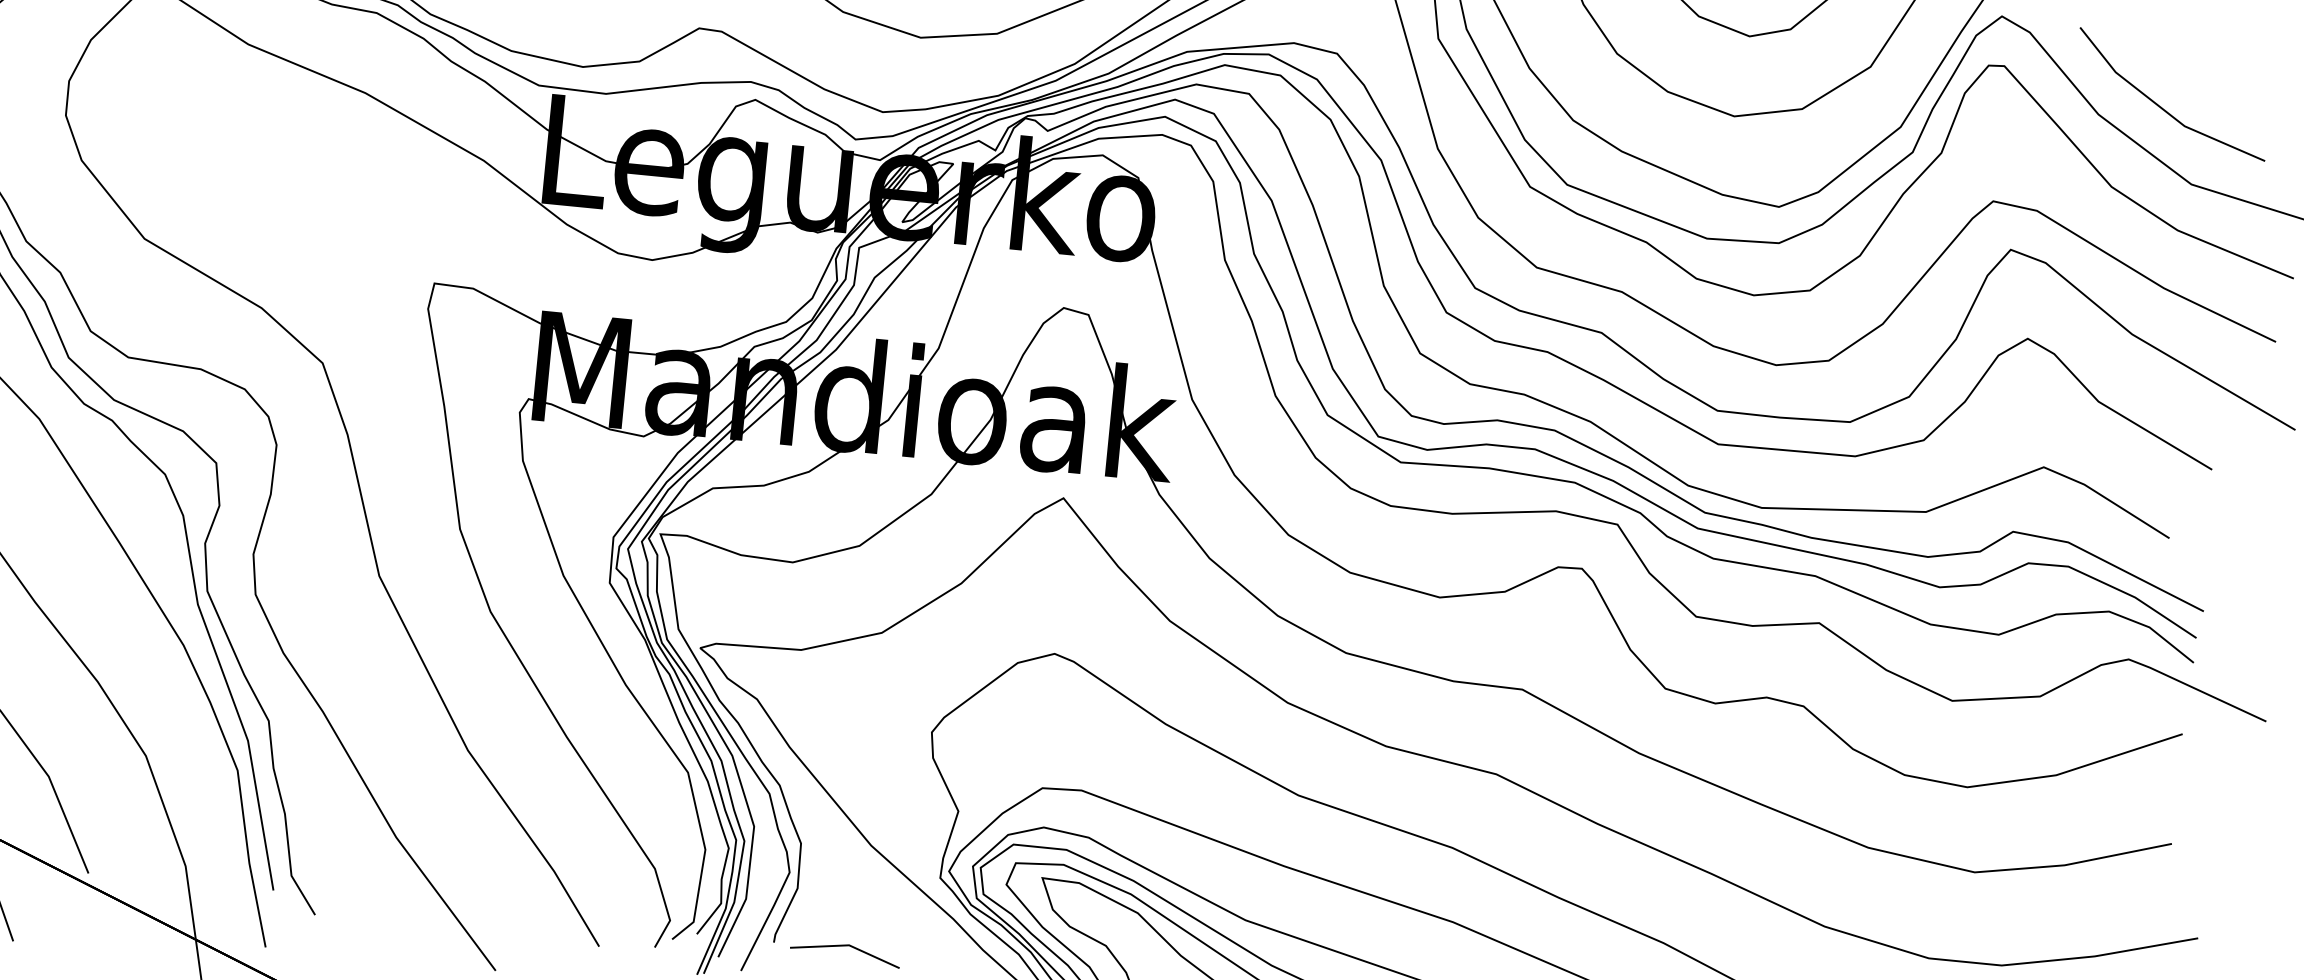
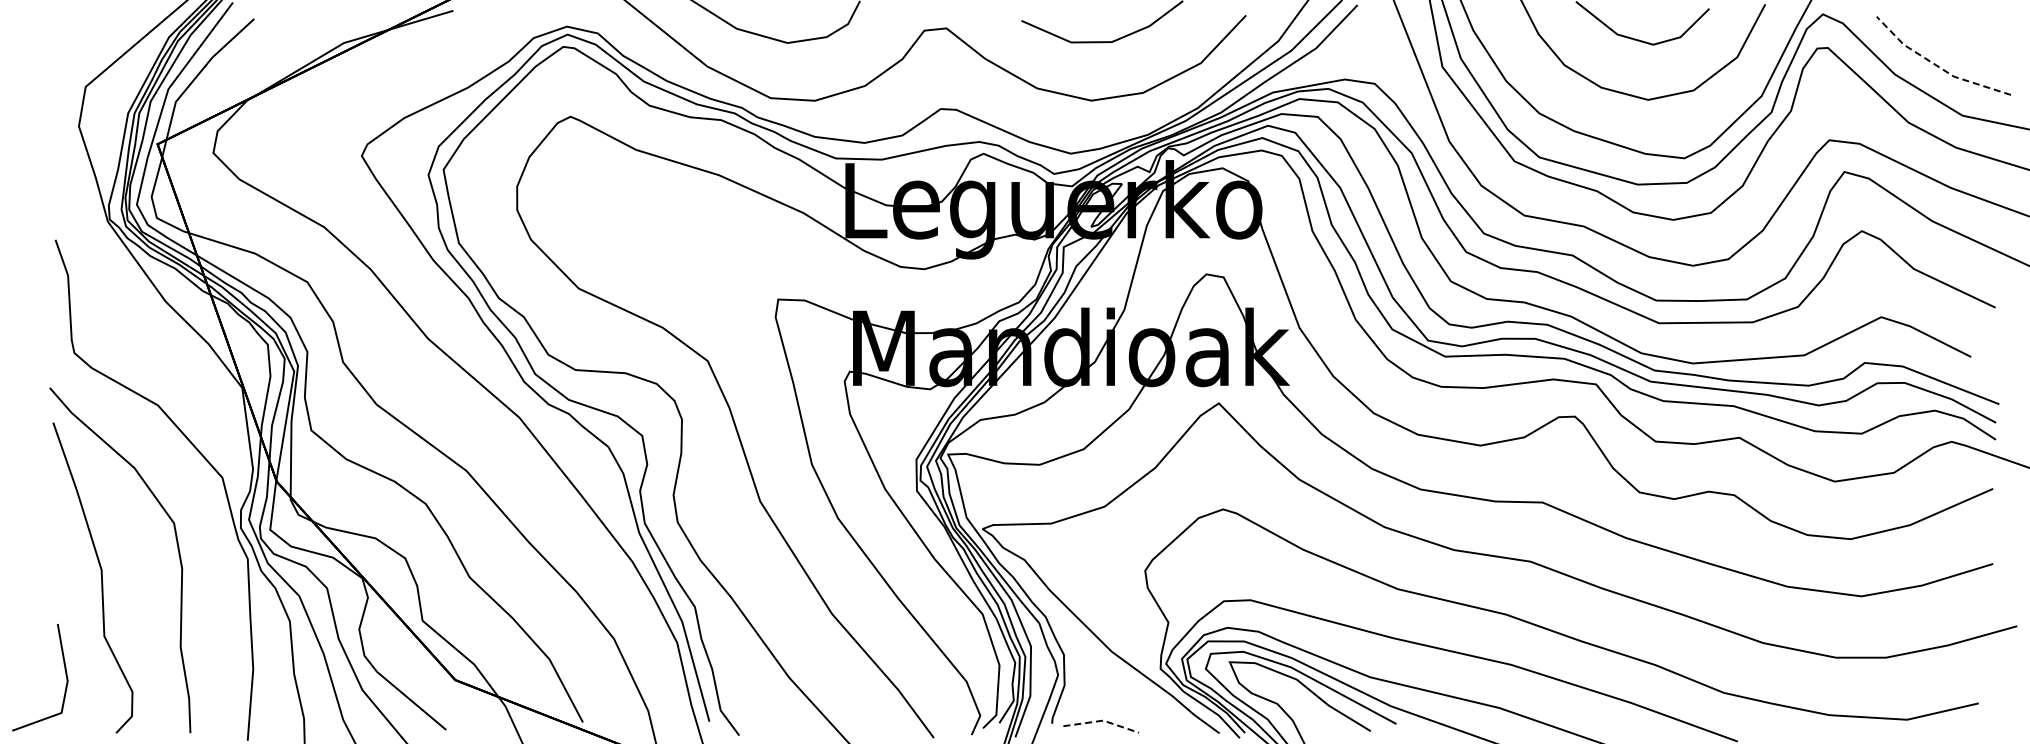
line: (2161, 108) -> (1937, 66), solid -> dashed
line: (847, 945) -> (1102, 720), solid -> dashed

